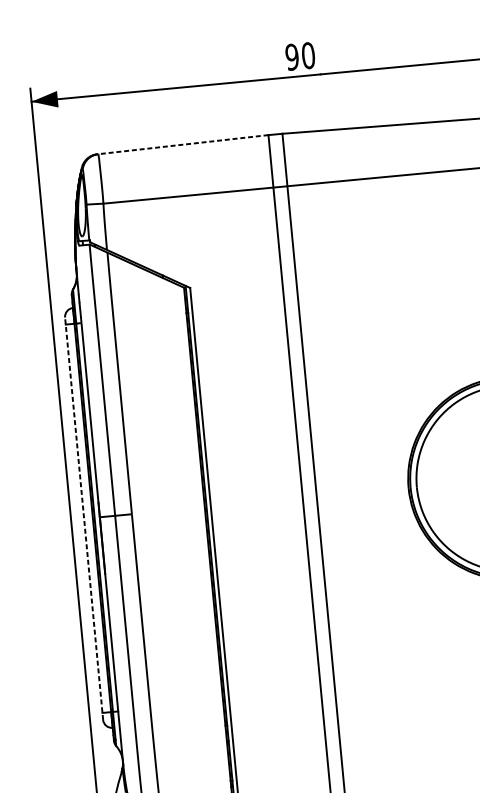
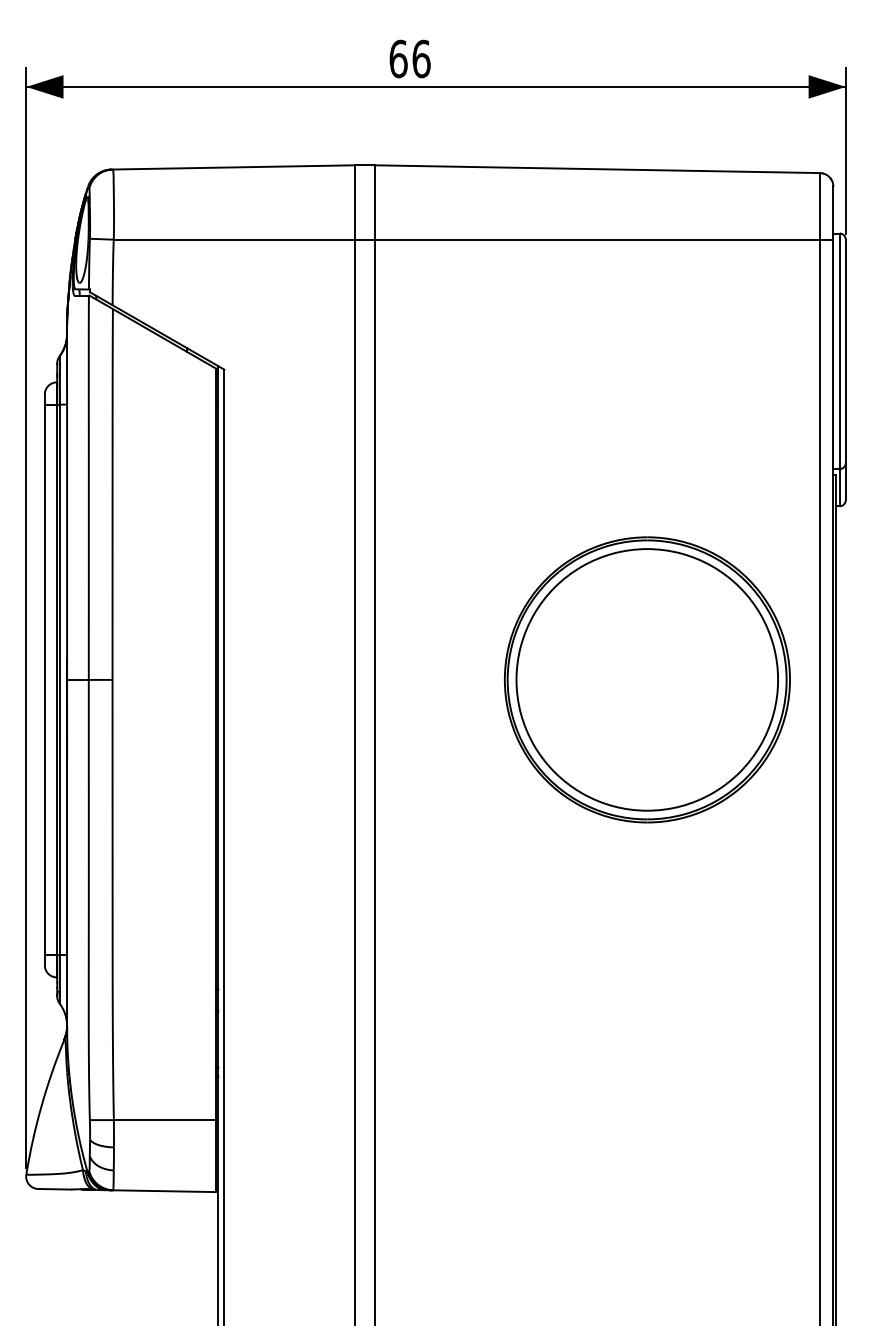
text: (299, 56) -> (409, 58), 90 -> 66
line: (183, 144) -> (233, 167), dashed -> solid
line: (83, 518) -> (44, 679), dashed -> solid

